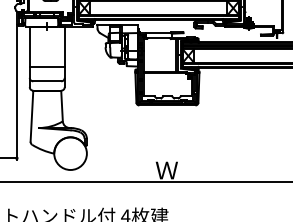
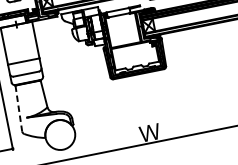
line: (31, 116) -> (18, 108), solid -> dashed

